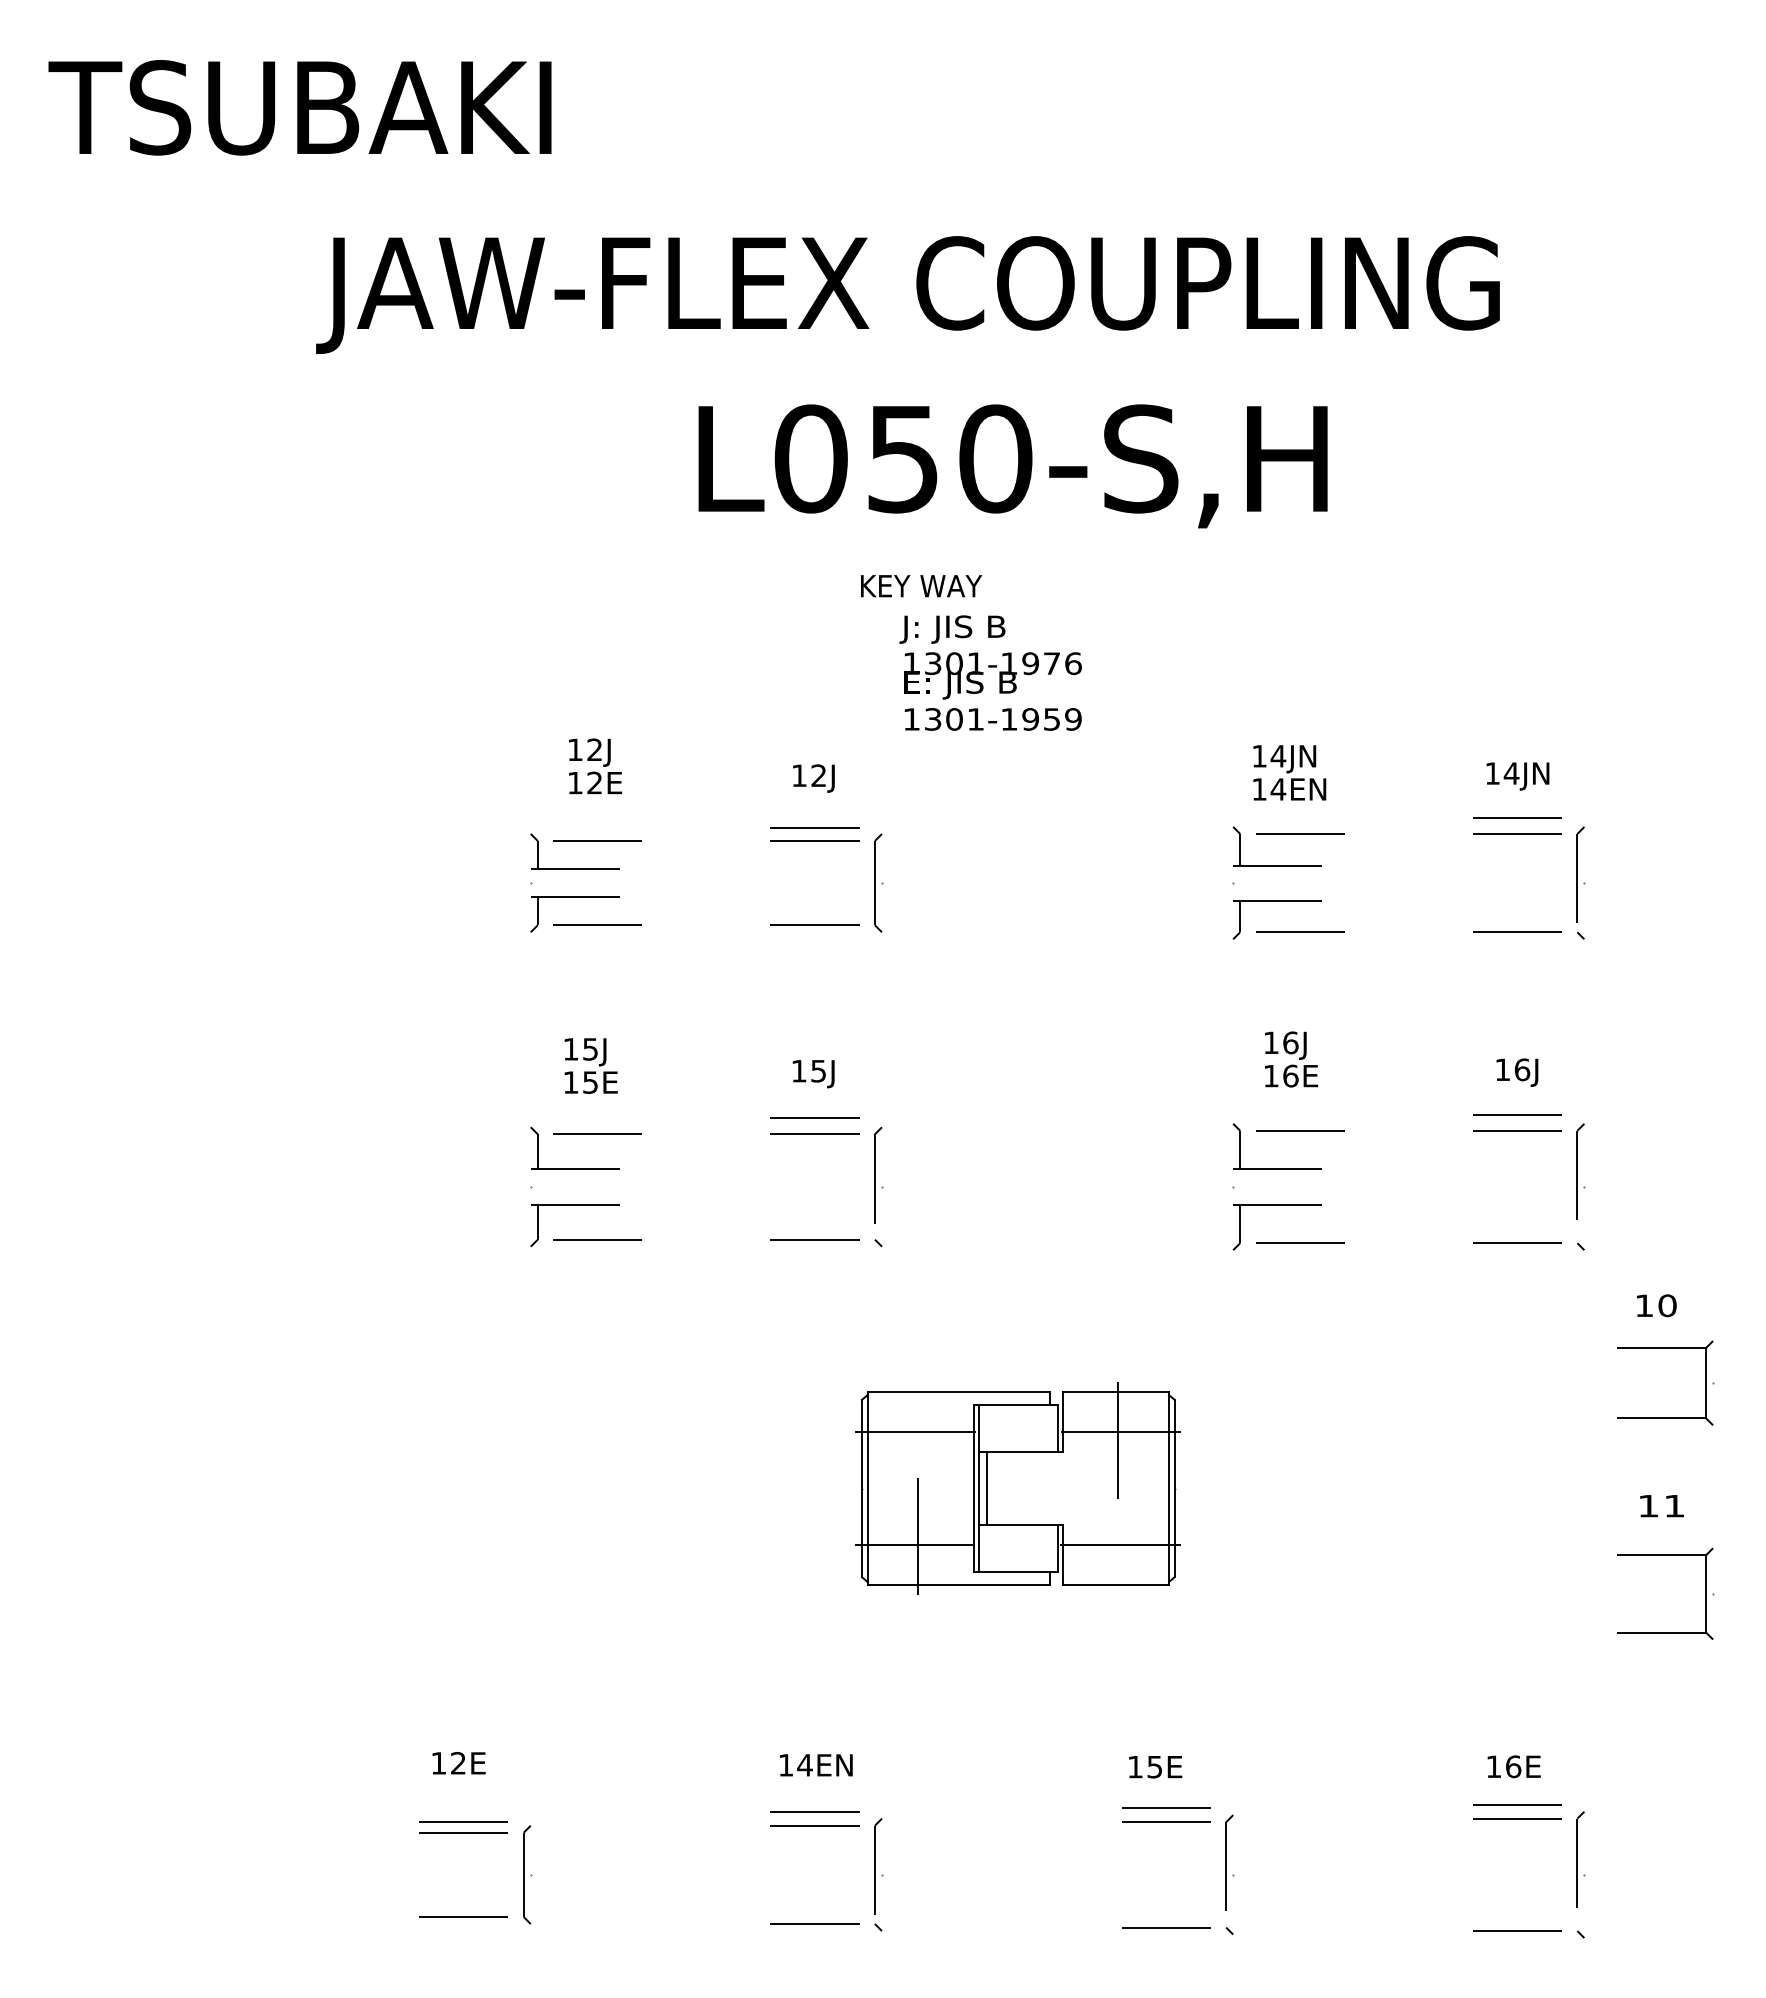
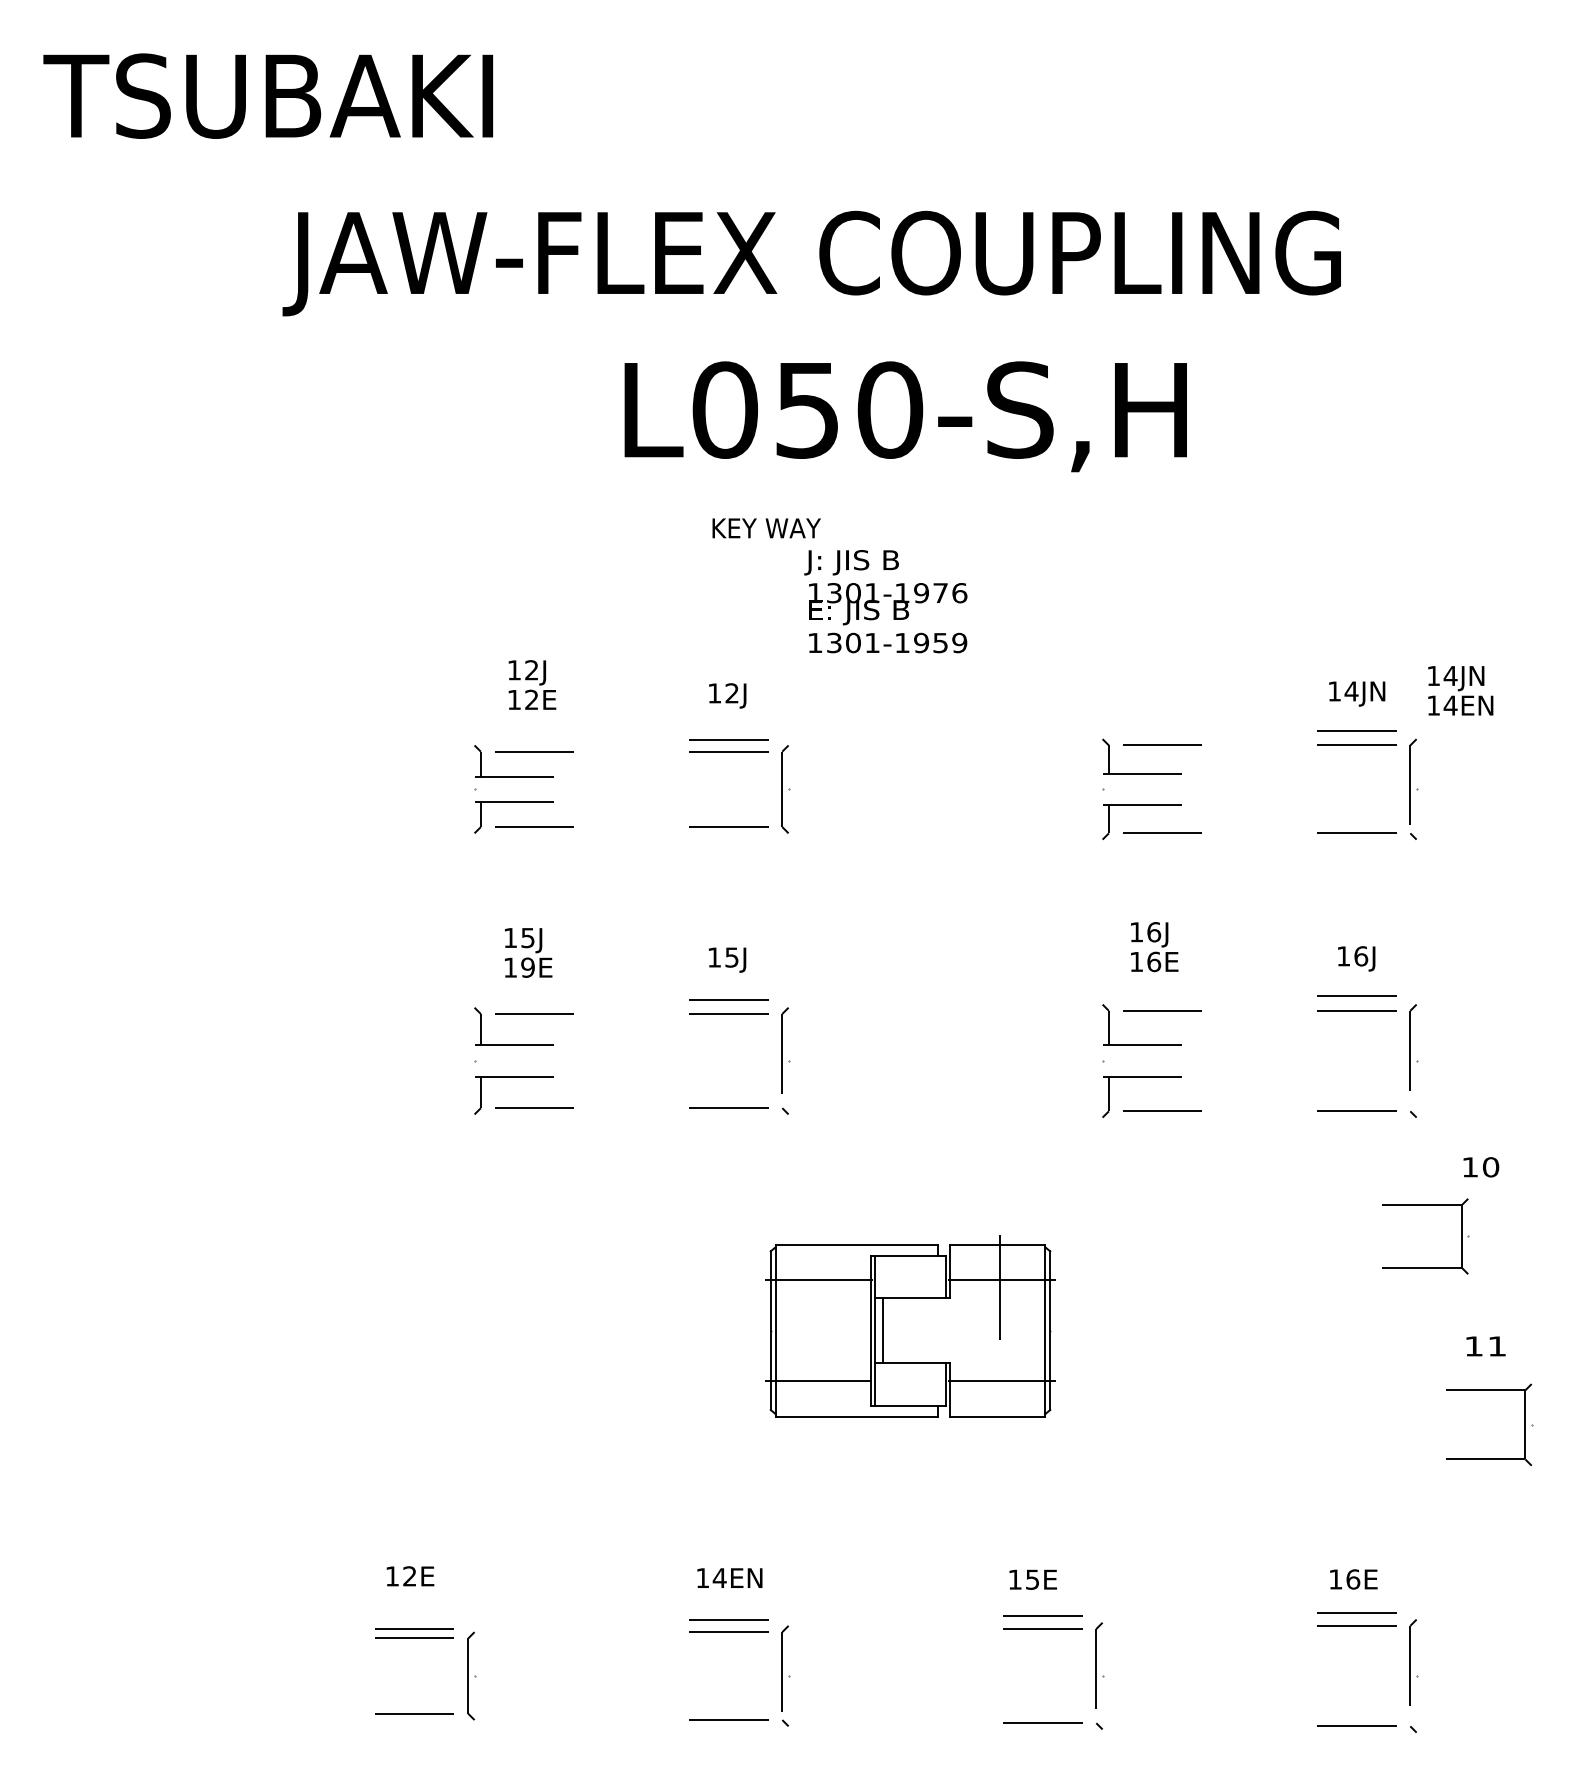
text: (921, 586) -> (766, 528), moved
text: (1289, 772) -> (1460, 690), moved
text: (590, 1082) -> (527, 967), 15E -> 19E
part: (1665, 1348) -> (1425, 1205), moved
line: (918, 1536) -> (821, 1373), removed

